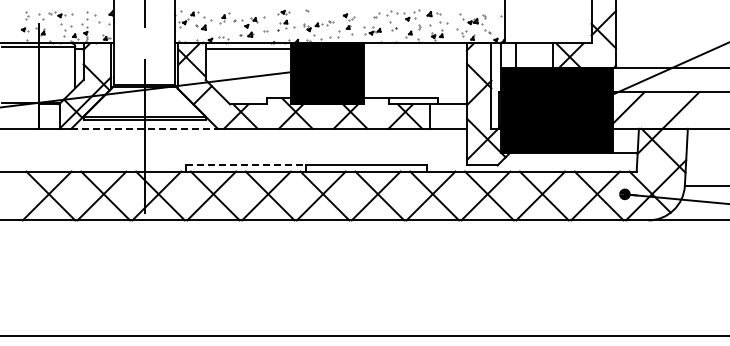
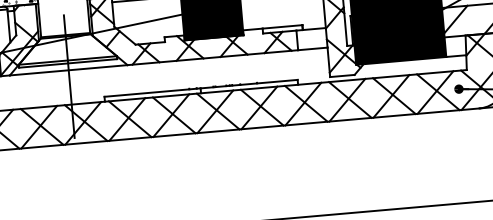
line: (145, 128) -> (69, 69), dashed -> solid
line: (245, 165) -> (152, 92), dashed -> solid

